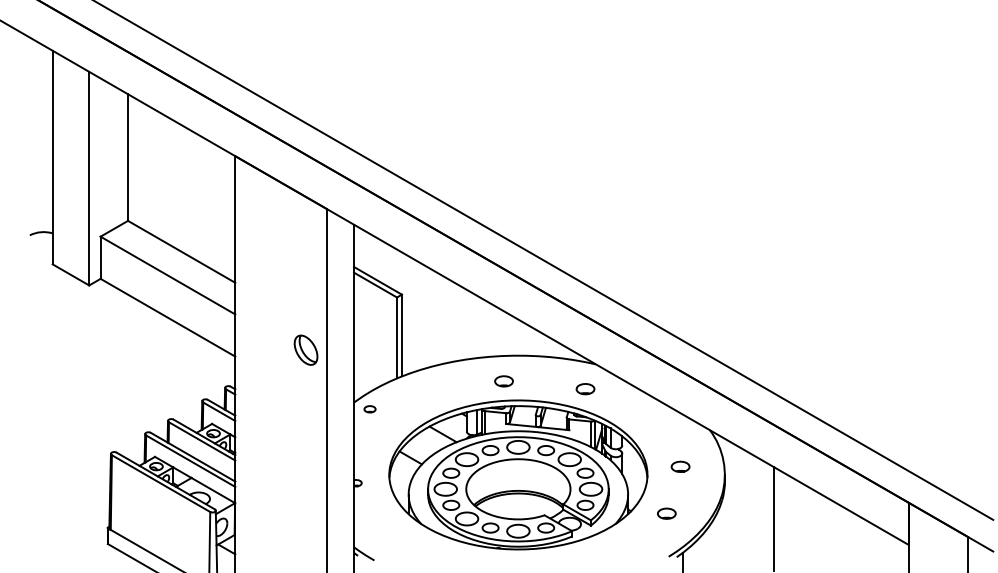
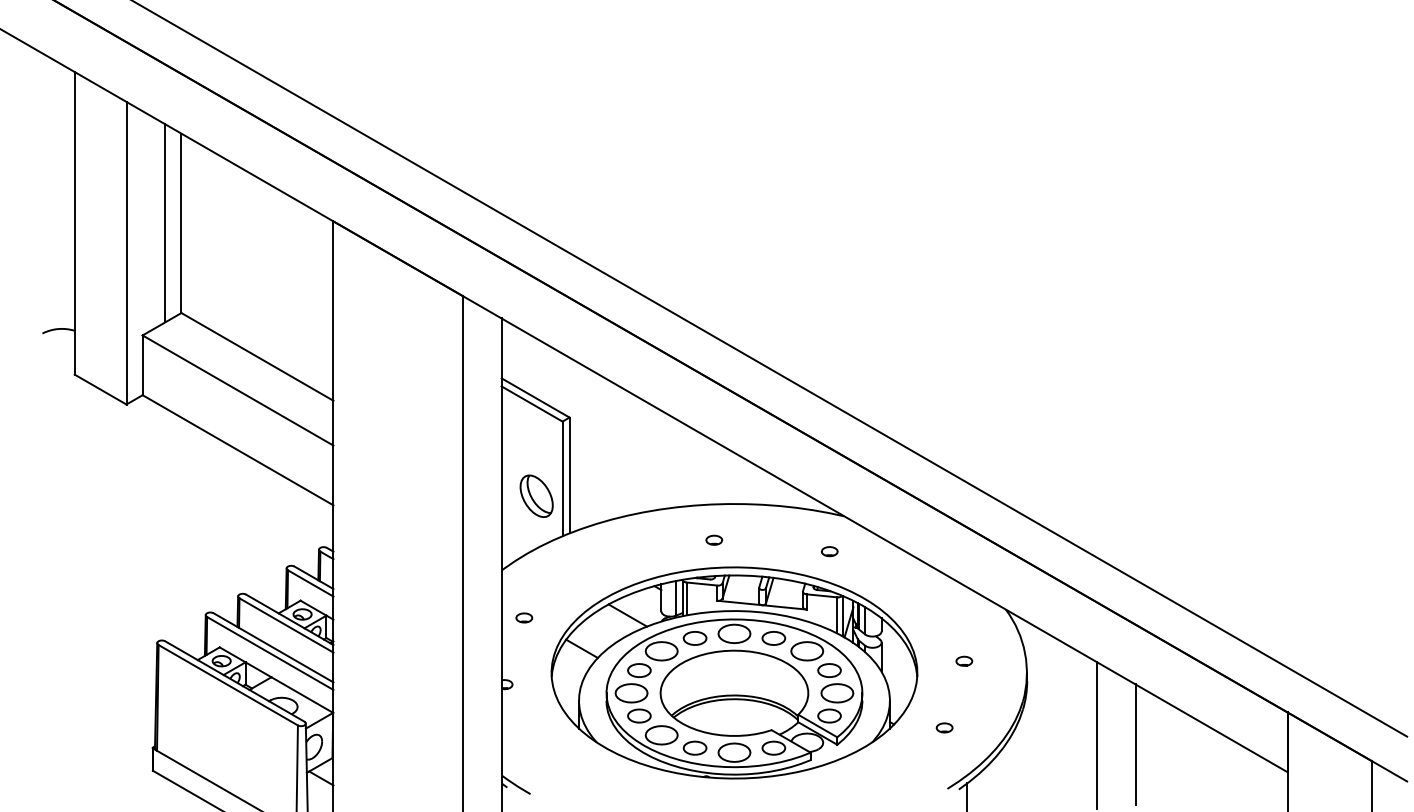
line: (116, 157) -> (165, 223), added
part: (305, 349) -> (536, 495), moved
part: (504, 380) -> (714, 539), size x0.62
part: (585, 389) -> (829, 551), size x0.62
part: (370, 408) -> (524, 617), moved
part: (680, 466) -> (964, 660), size x0.62
part: (666, 513) -> (944, 727), size x0.62
line: (801, 525) -> (1135, 744), added

